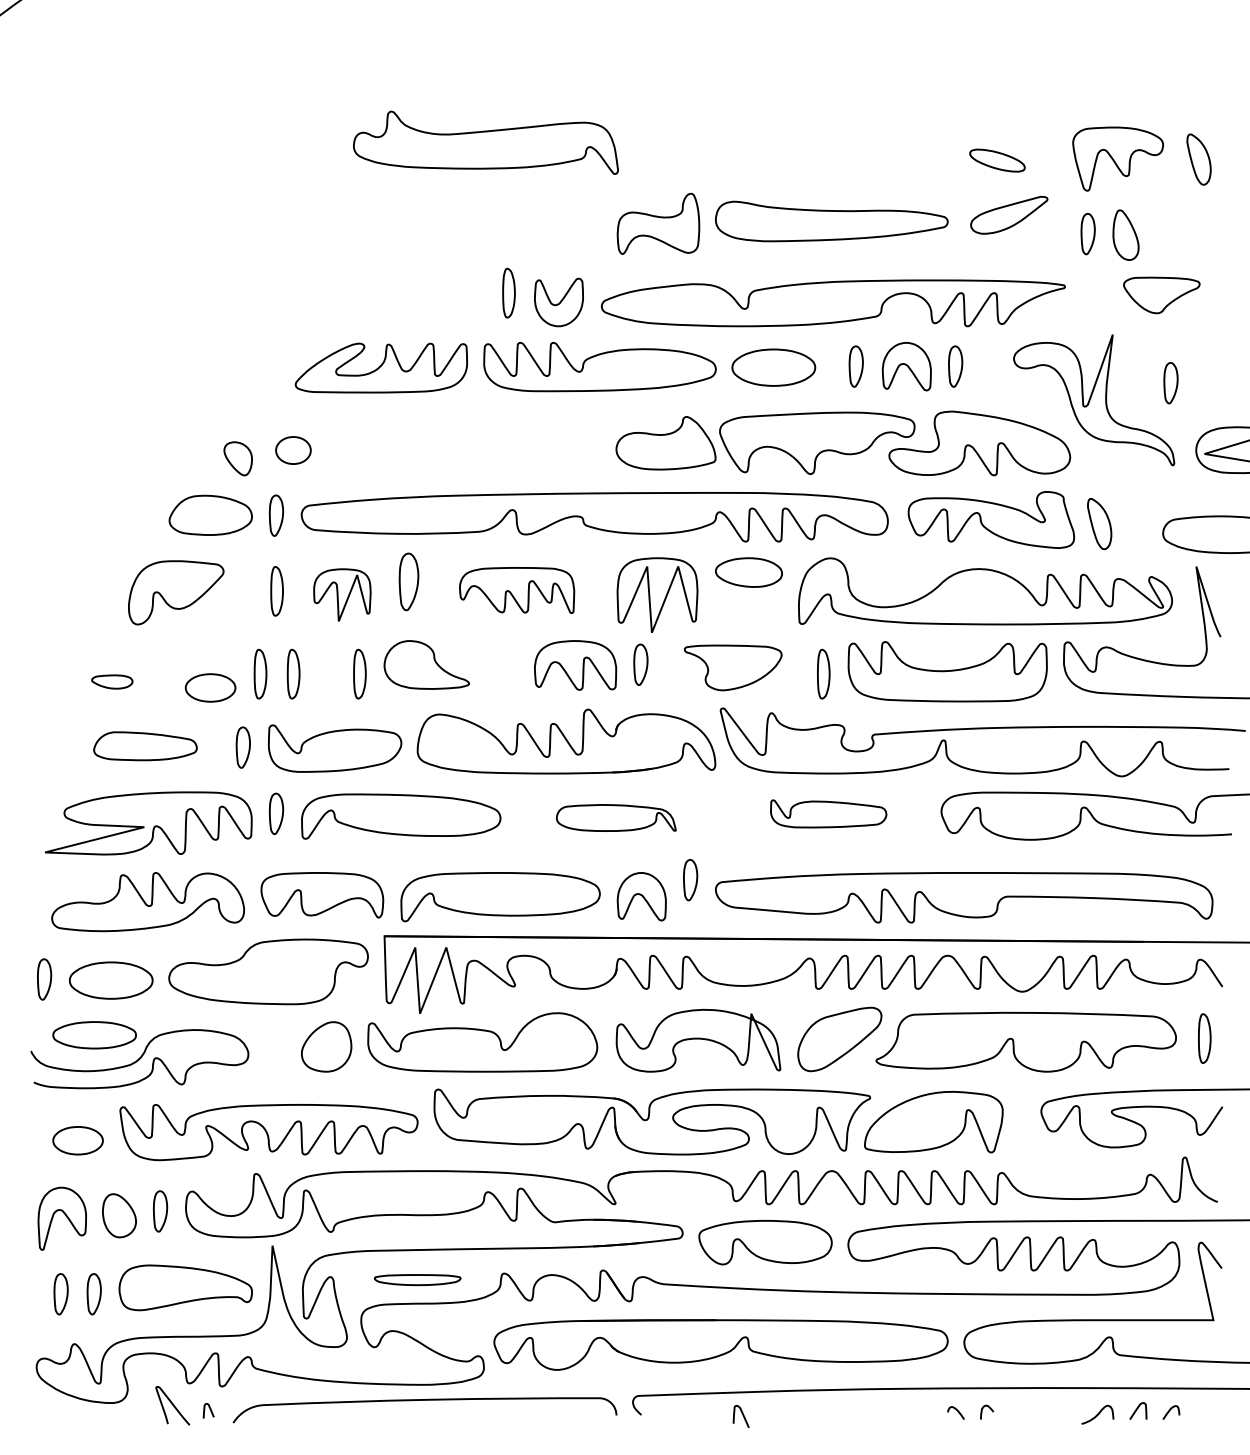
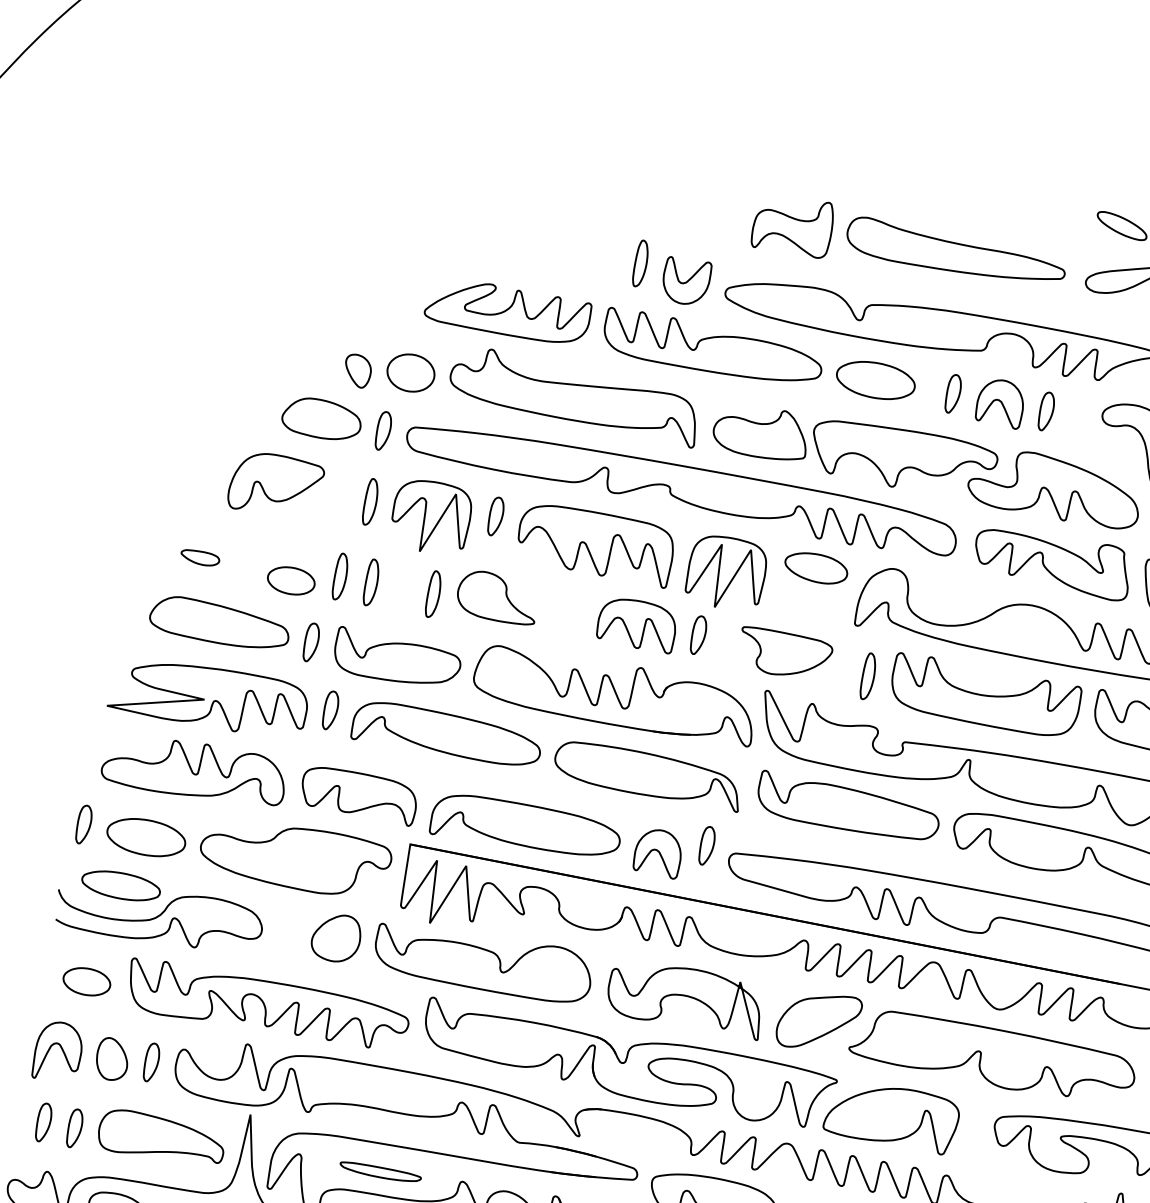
part: (485, 142) -> (574, 395), moved
part: (293, 450) -> (411, 373), size x1.43
part: (408, 581) -> (495, 516), size x0.71
part: (516, 590) -> (595, 543), size x1.43
part: (342, 594) -> (431, 516), size x1.43
part: (145, 746) -> (219, 624), size x1.43
part: (828, 813) -> (848, 807), size x1.67
part: (616, 817) -> (648, 774), size x1.67

